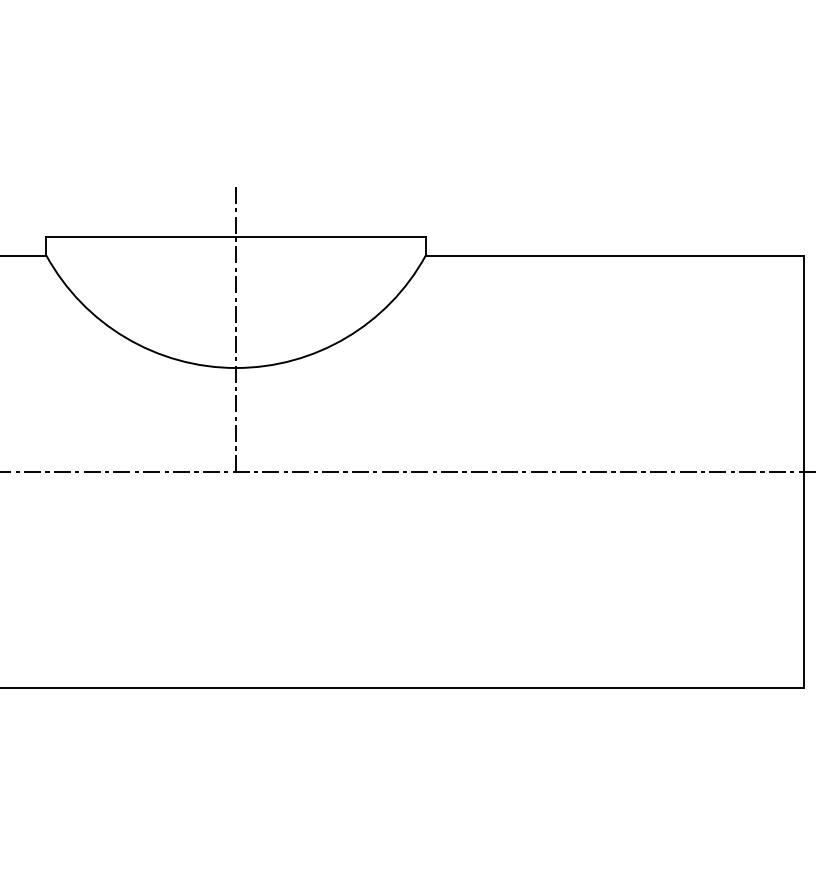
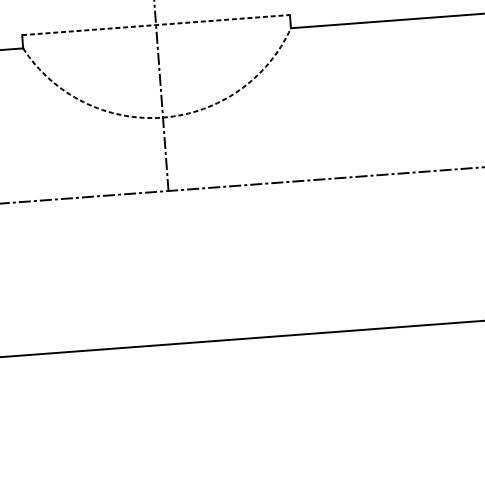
line: (236, 236) -> (156, 24), solid -> dashed
arc: (236, 368) -> (163, 117), solid -> dashed

